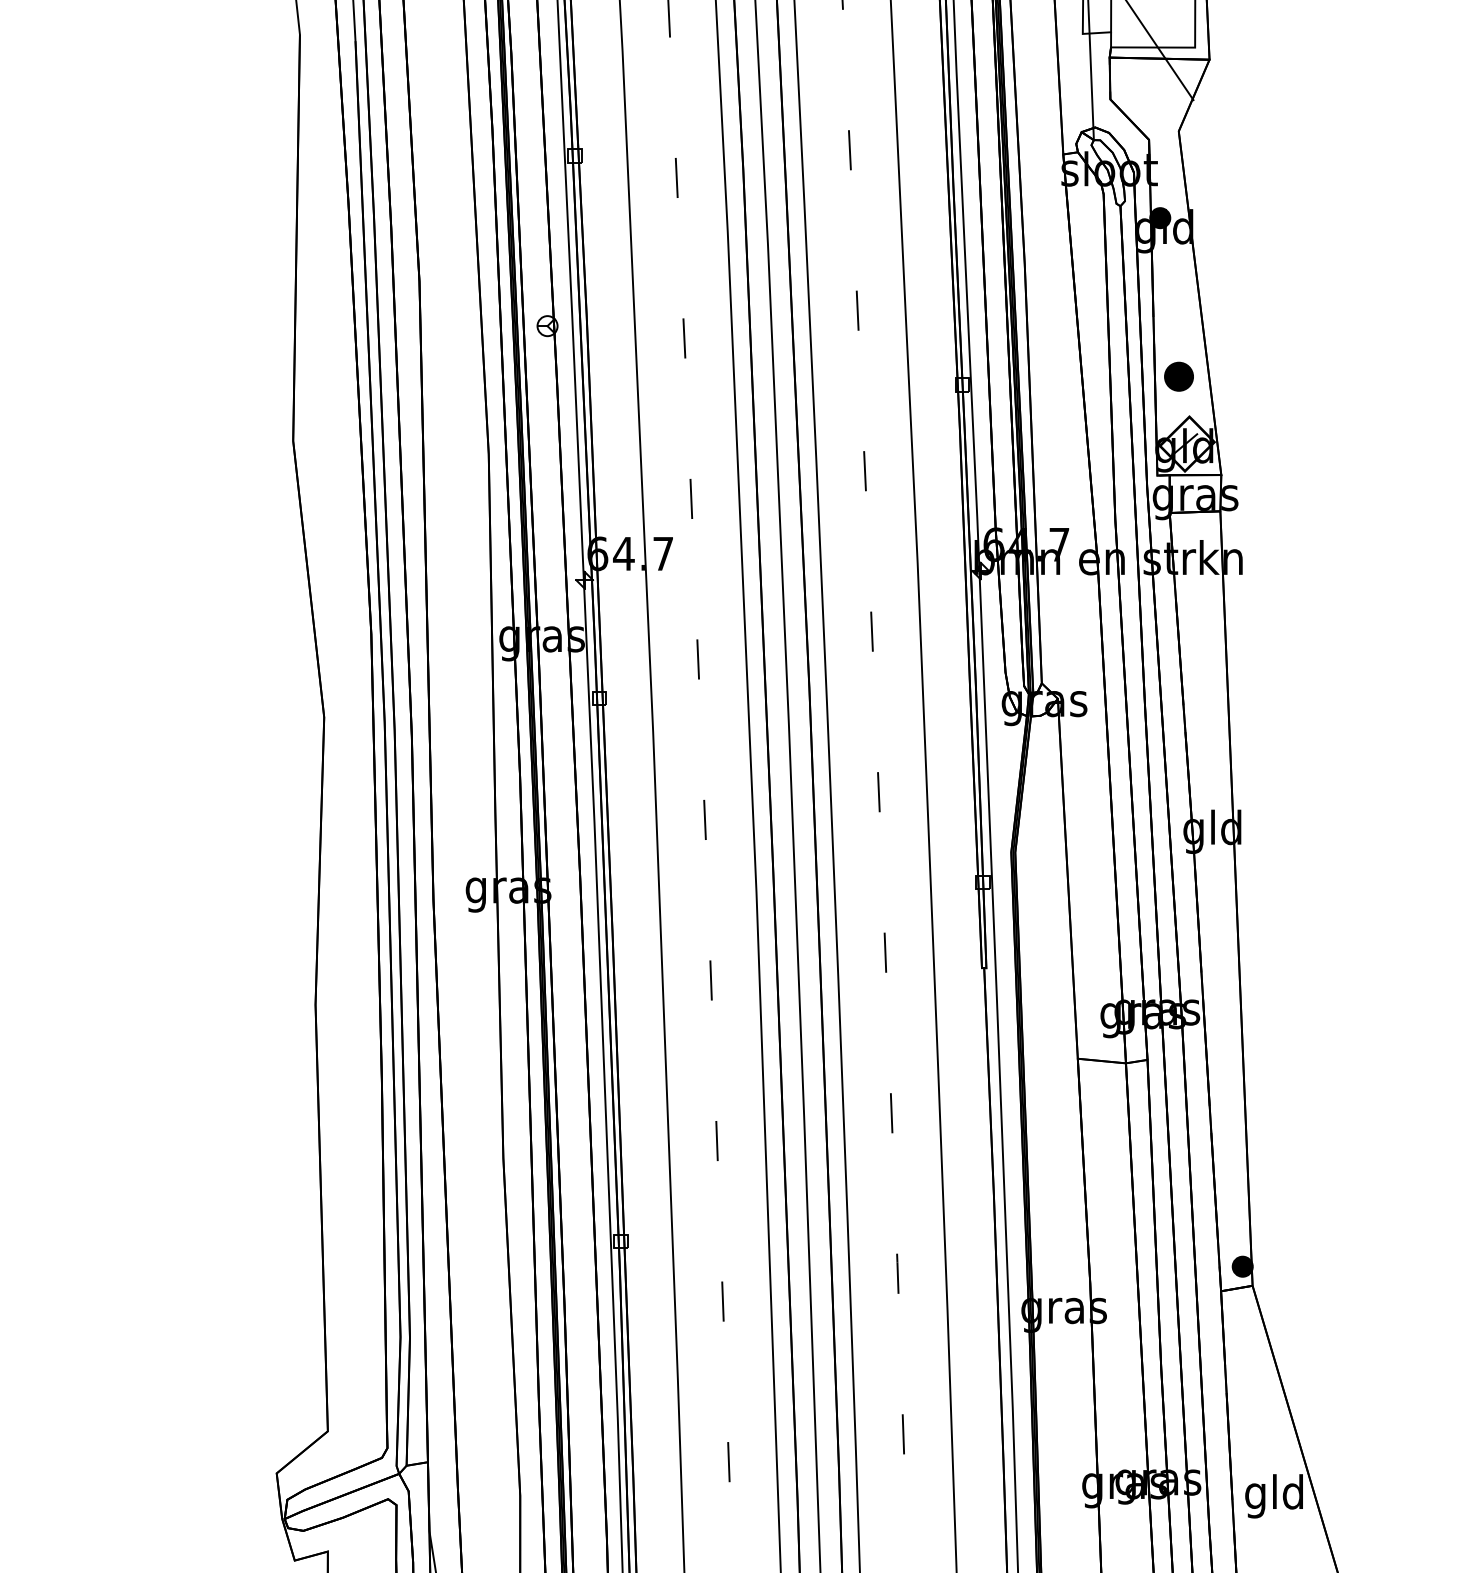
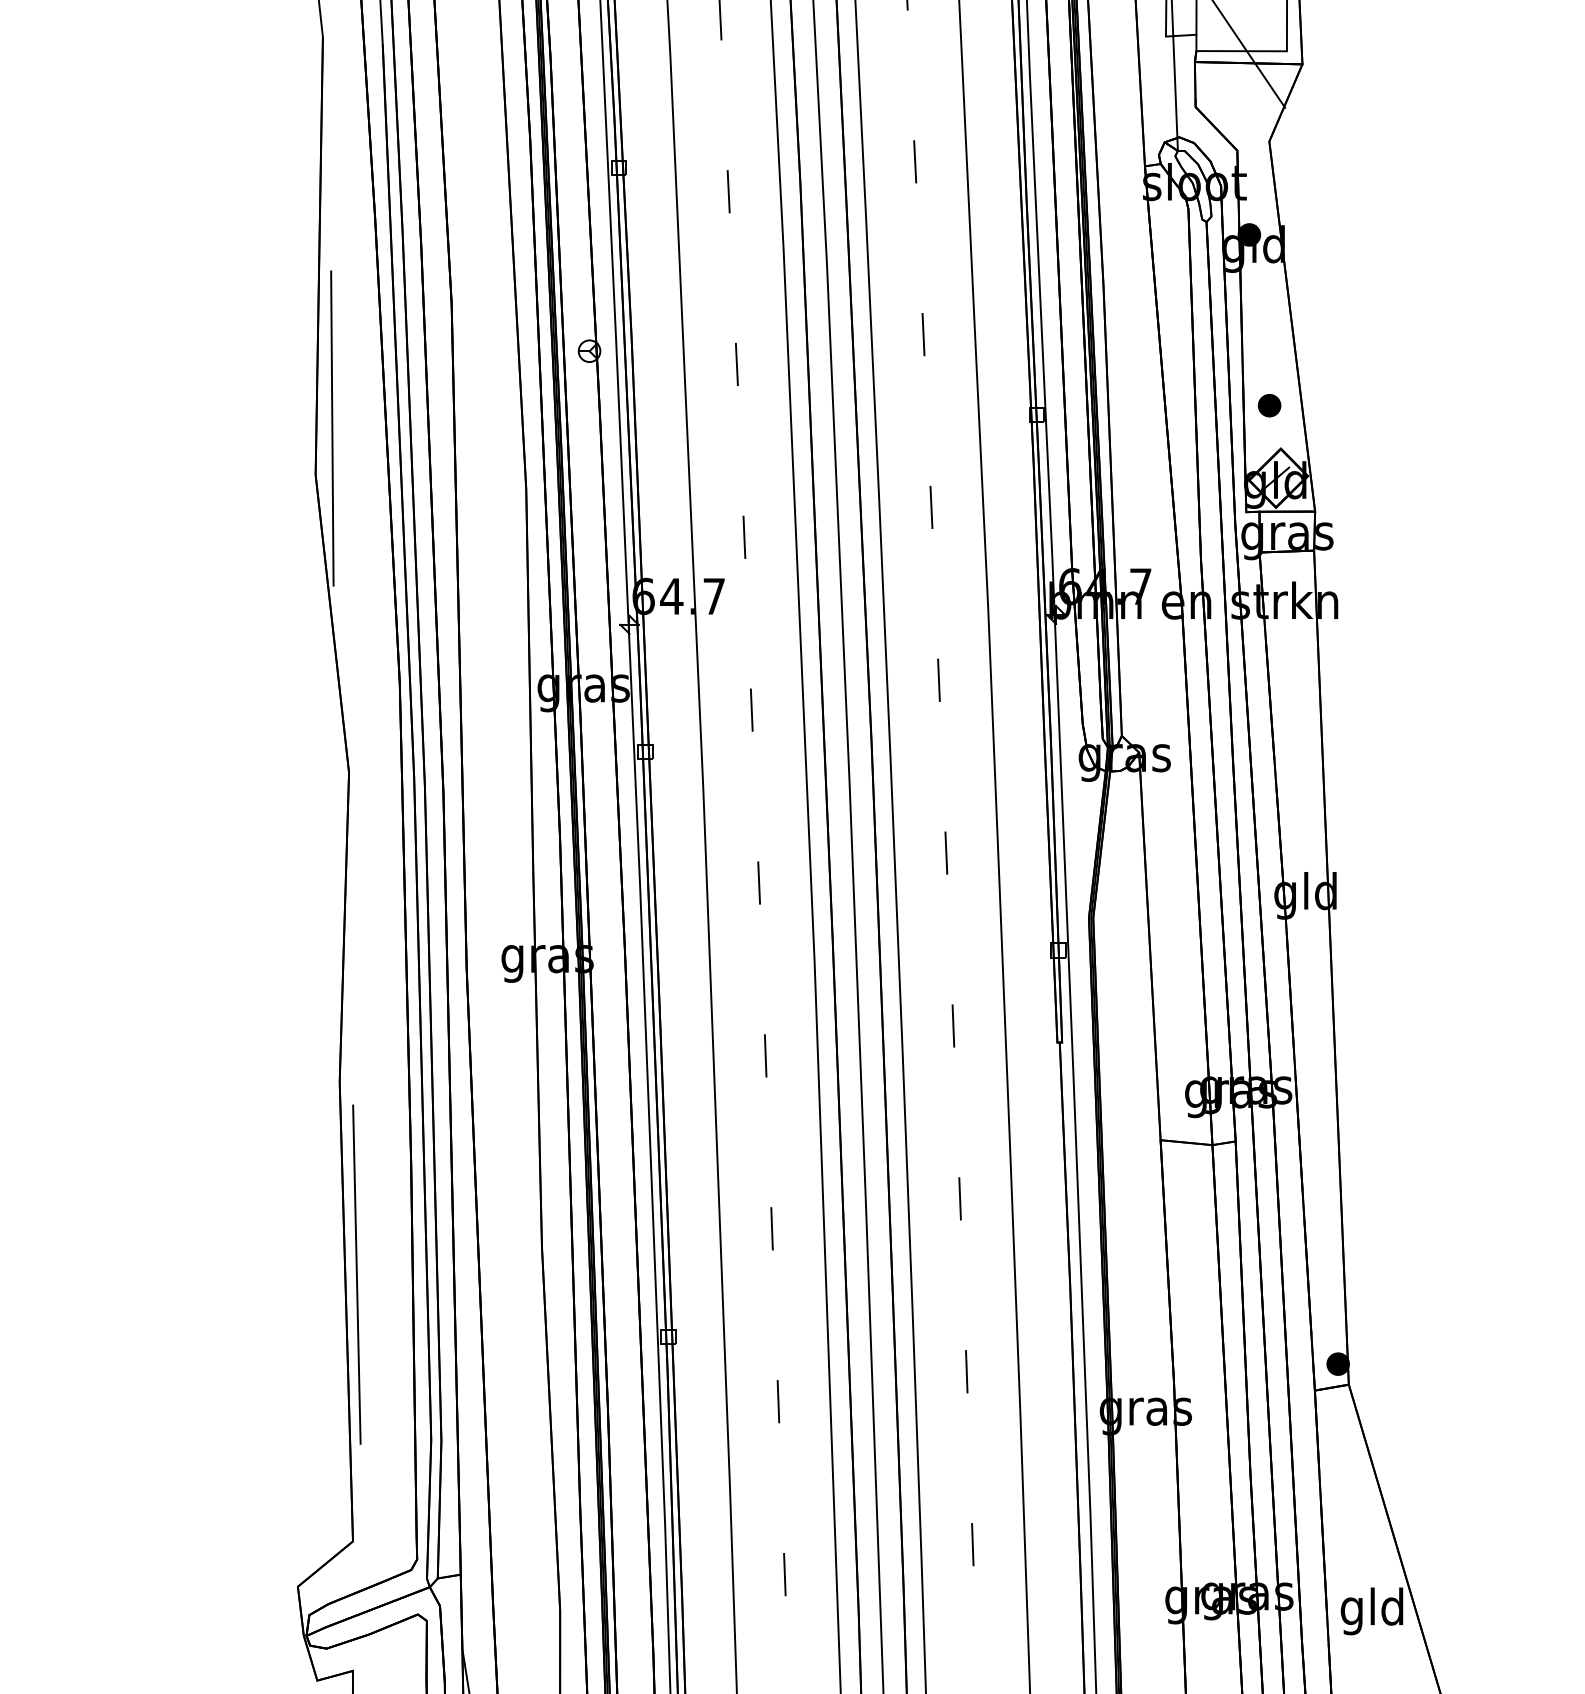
part: (1178, 376) -> (1269, 405), size x0.71
line: (308, 397) -> (332, 428), added
line: (331, 1183) -> (356, 1274), added

